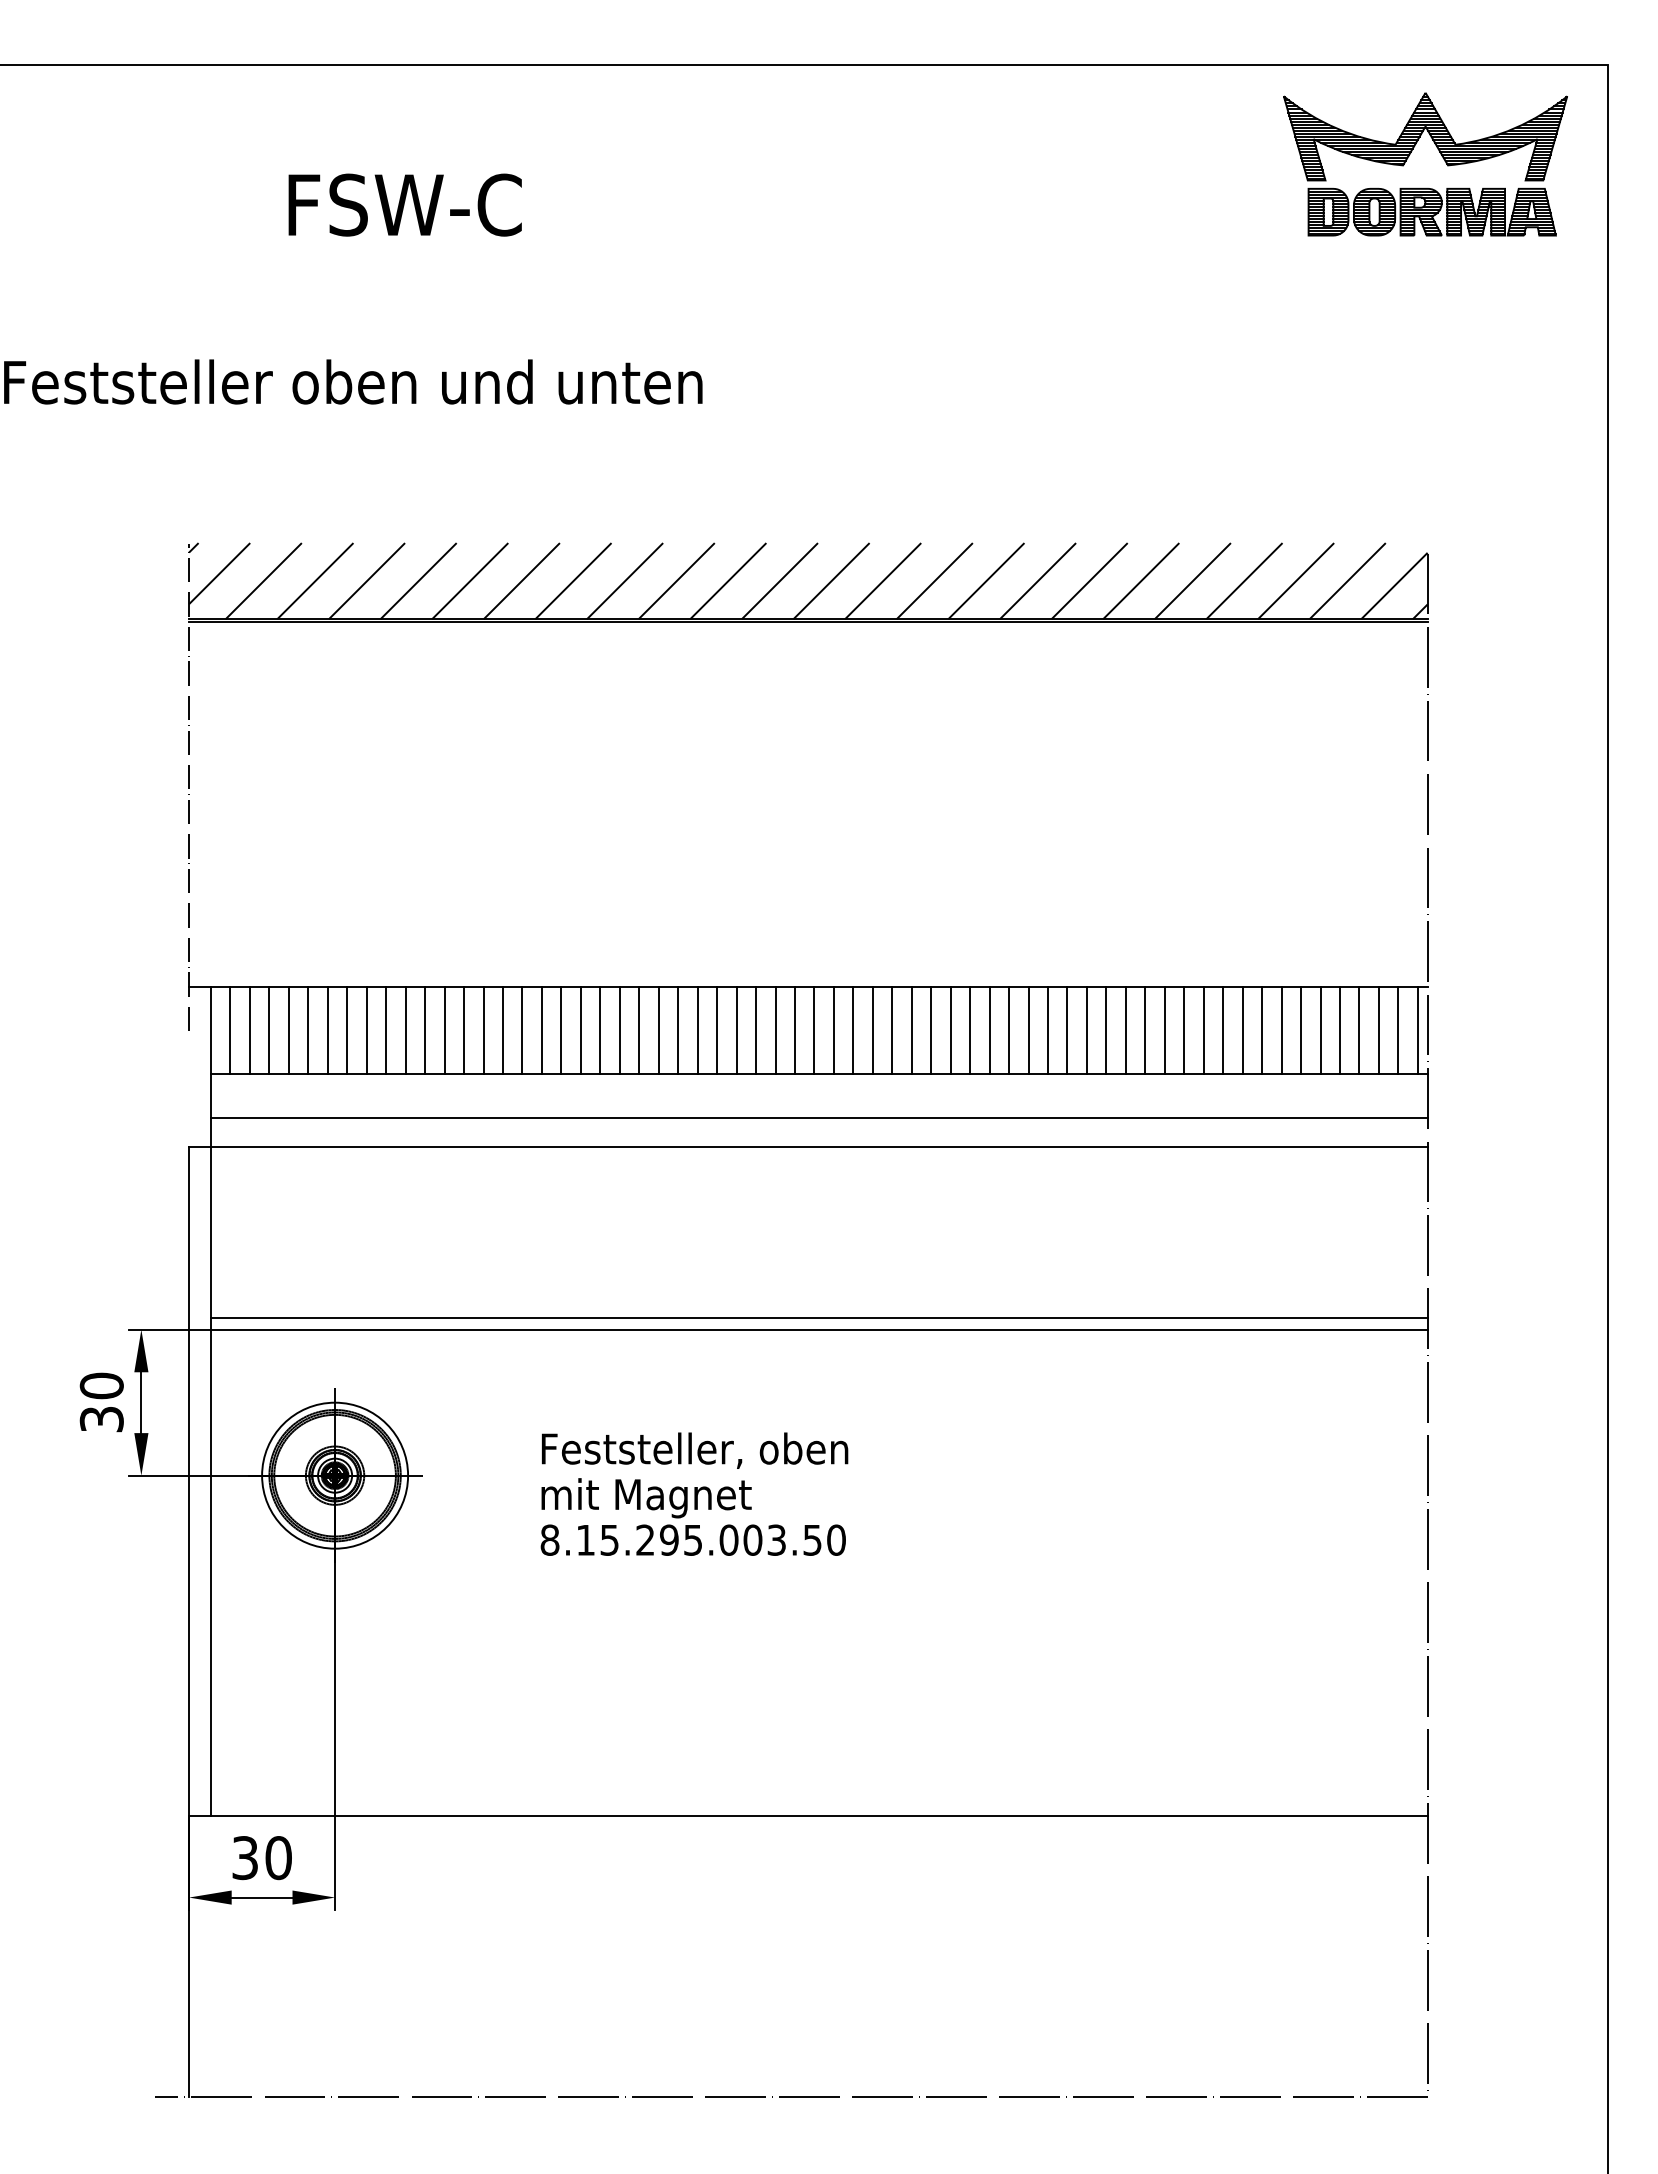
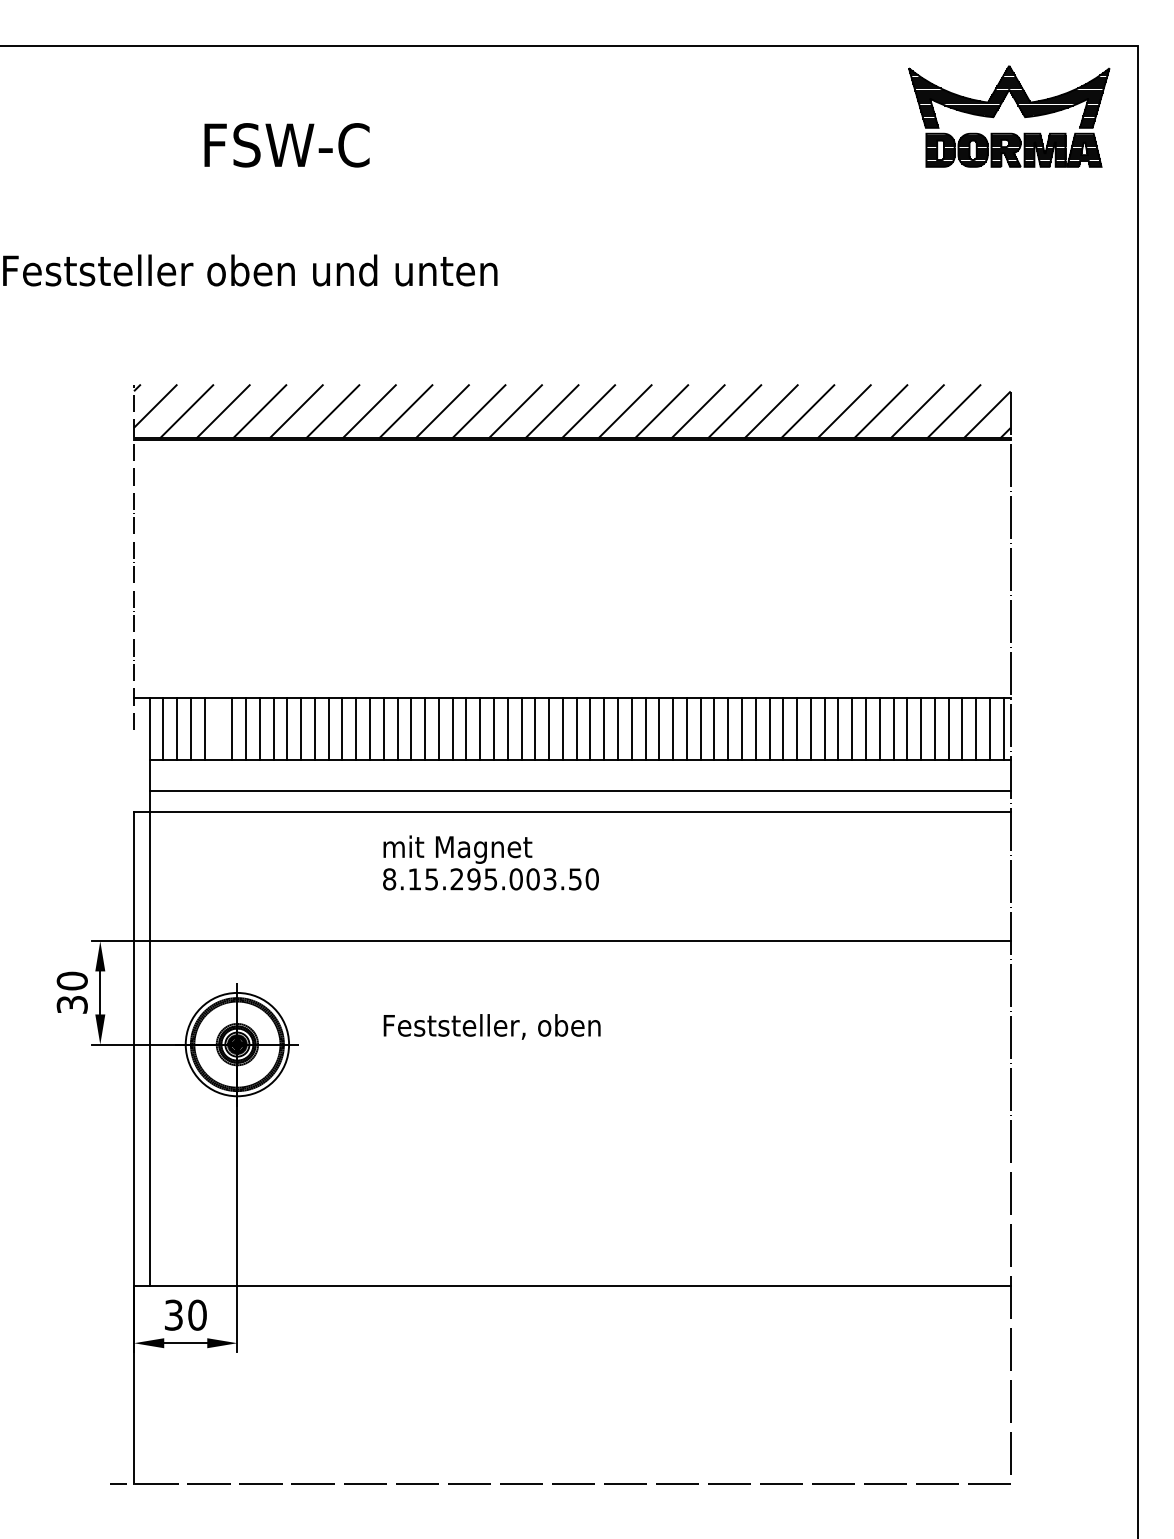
line: (308, 1030) -> (218, 729), removed
line: (819, 1317) -> (580, 932), removed
text: (692, 1516) -> (490, 862), moved

